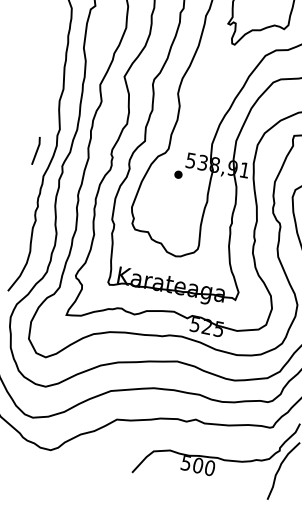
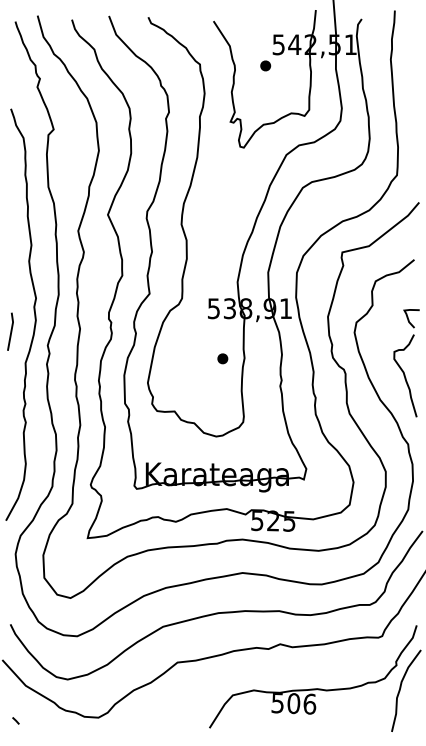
part: (178, 174) -> (222, 358), moved
text: (209, 467) -> (309, 703), 500 -> 506

